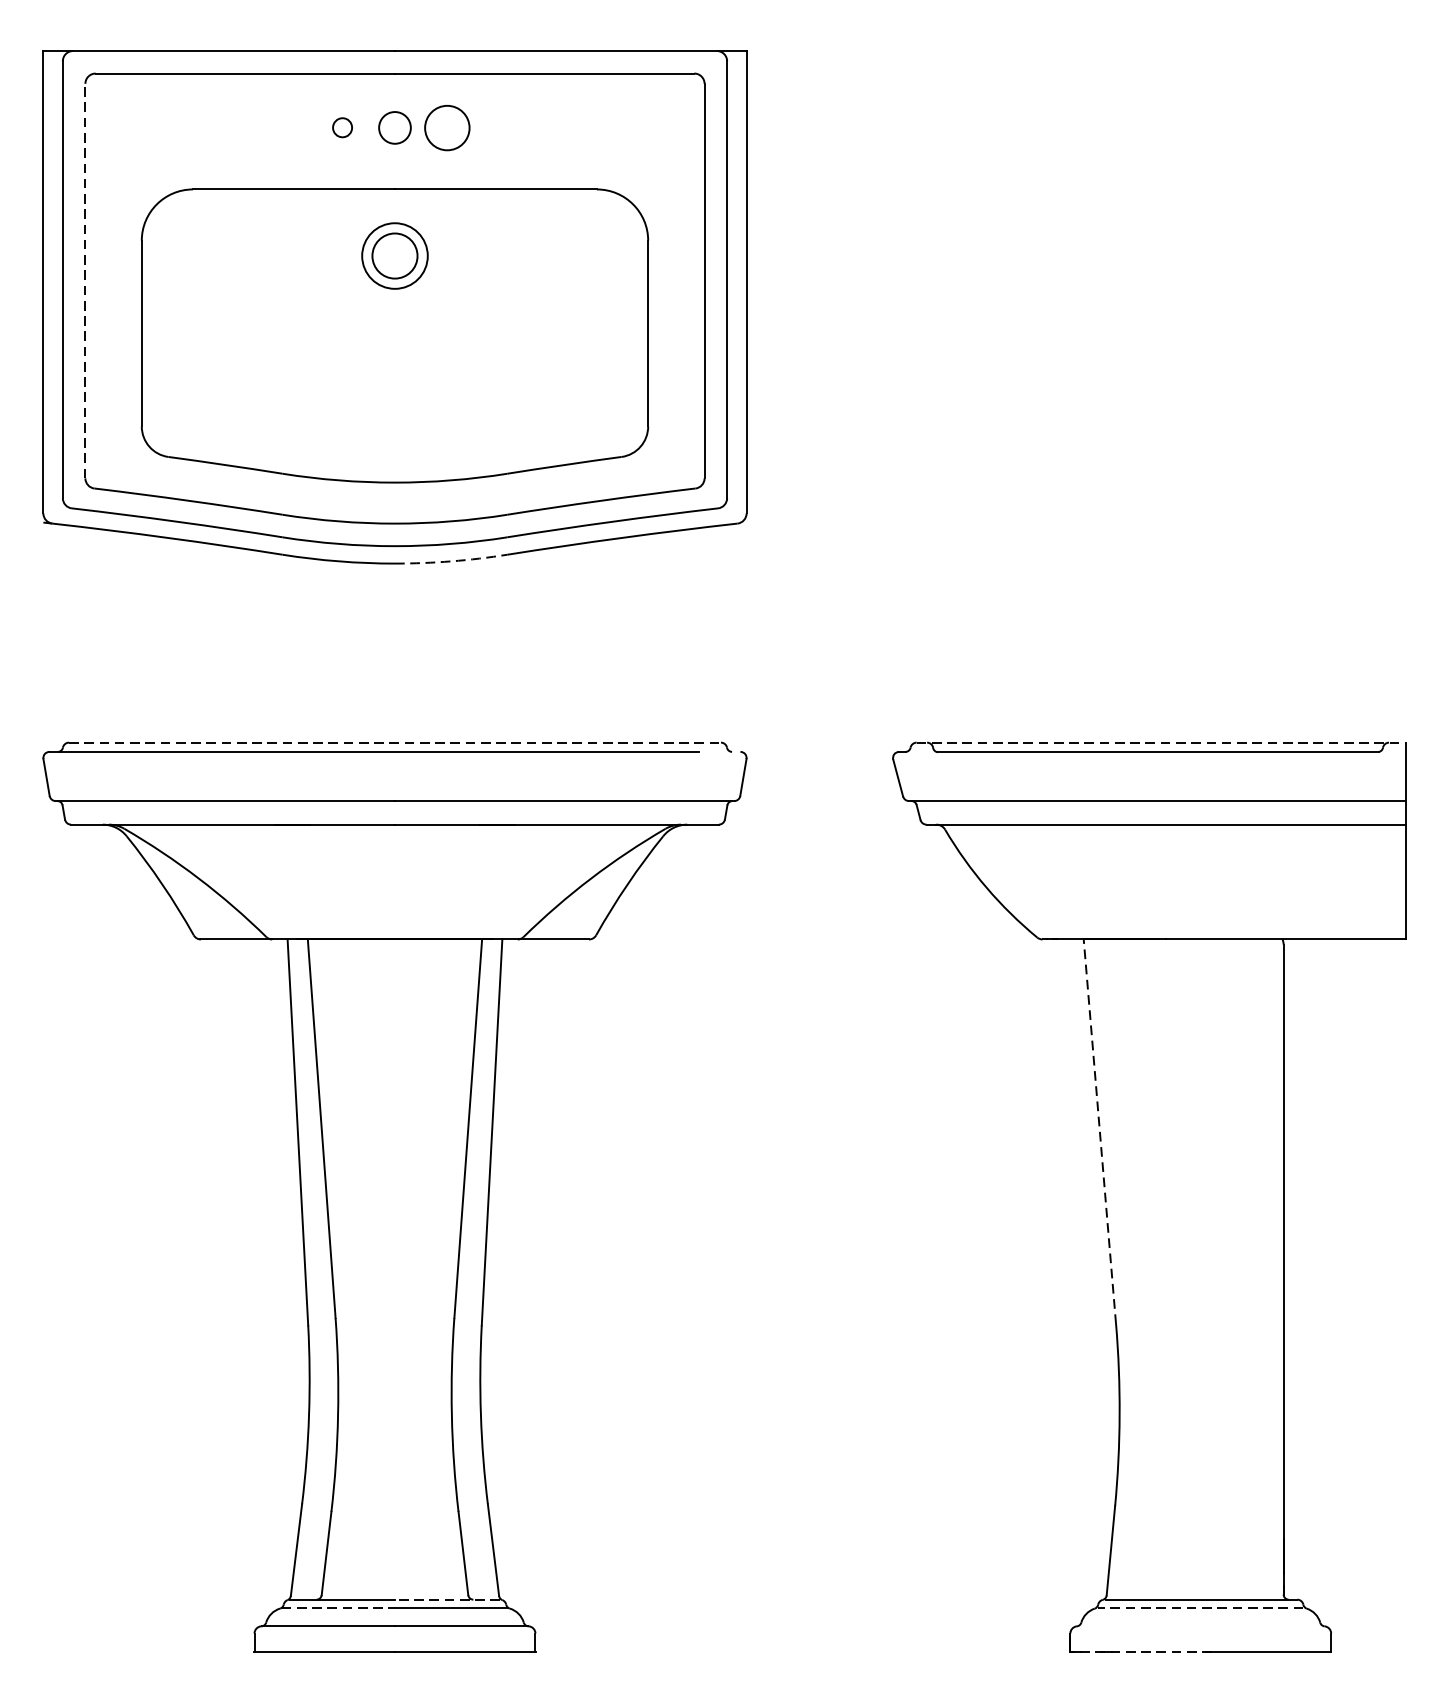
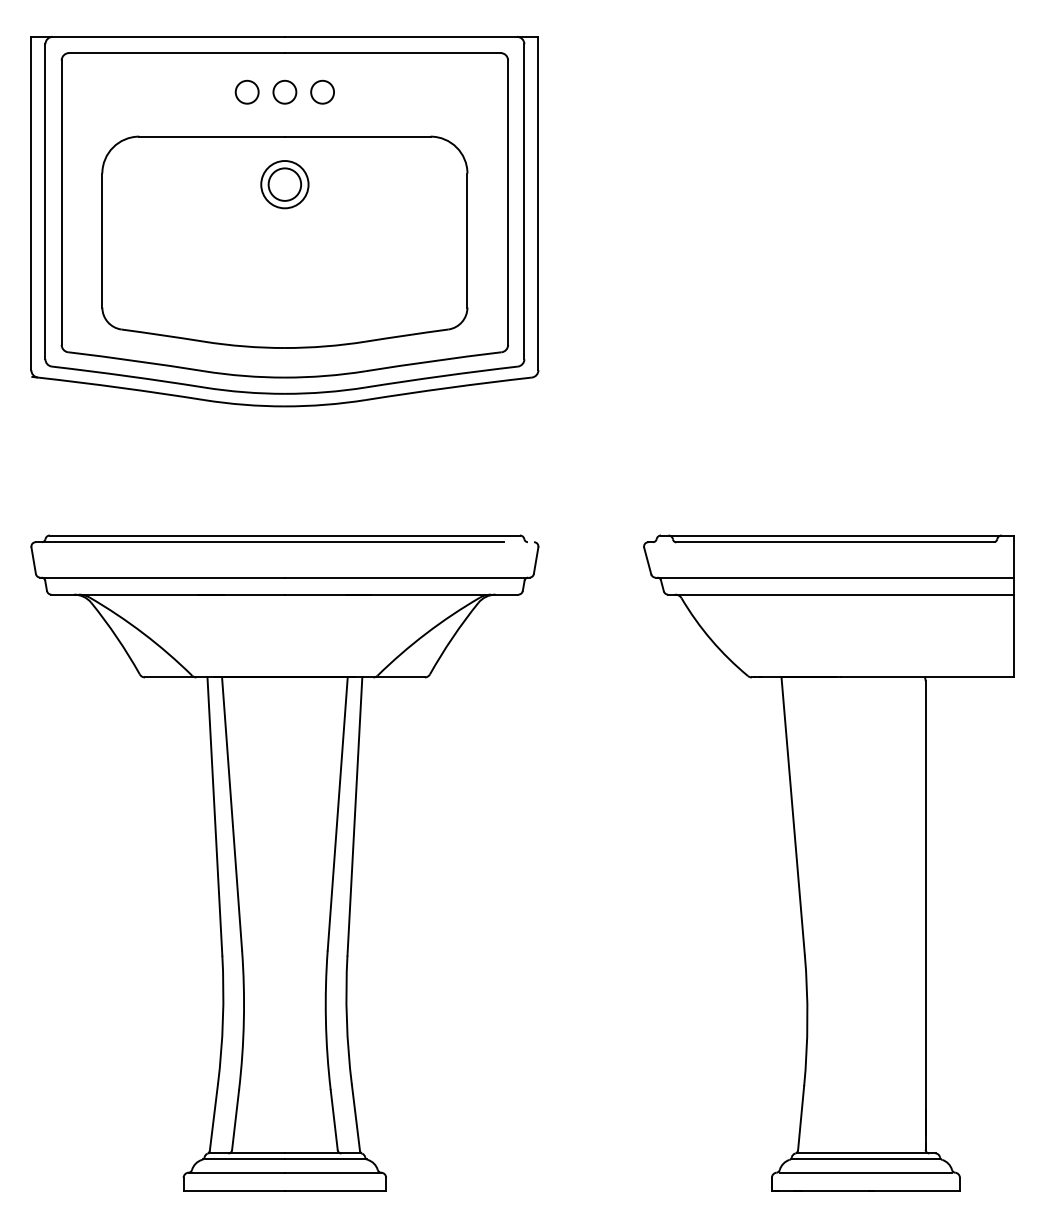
circle: (341, 126) -> (246, 91), size x1.67
circle: (447, 126) -> (322, 91), size x0.71
line: (85, 280) -> (61, 202), dashed -> solid
arc: (451, 560) -> (325, 404), dashed -> solid
line: (395, 742) -> (285, 535), dashed -> solid
line: (1161, 742) -> (837, 535), dashed -> solid
line: (1100, 1130) -> (793, 815), dashed -> solid
line: (447, 1599) -> (322, 1153), dashed -> solid
line: (338, 1608) -> (244, 1159), dashed -> solid
line: (1200, 1608) -> (865, 1159), dashed -> solid
line: (1200, 1626) -> (865, 1172), added
line: (1140, 1652) -> (822, 1191), dashed -> solid

